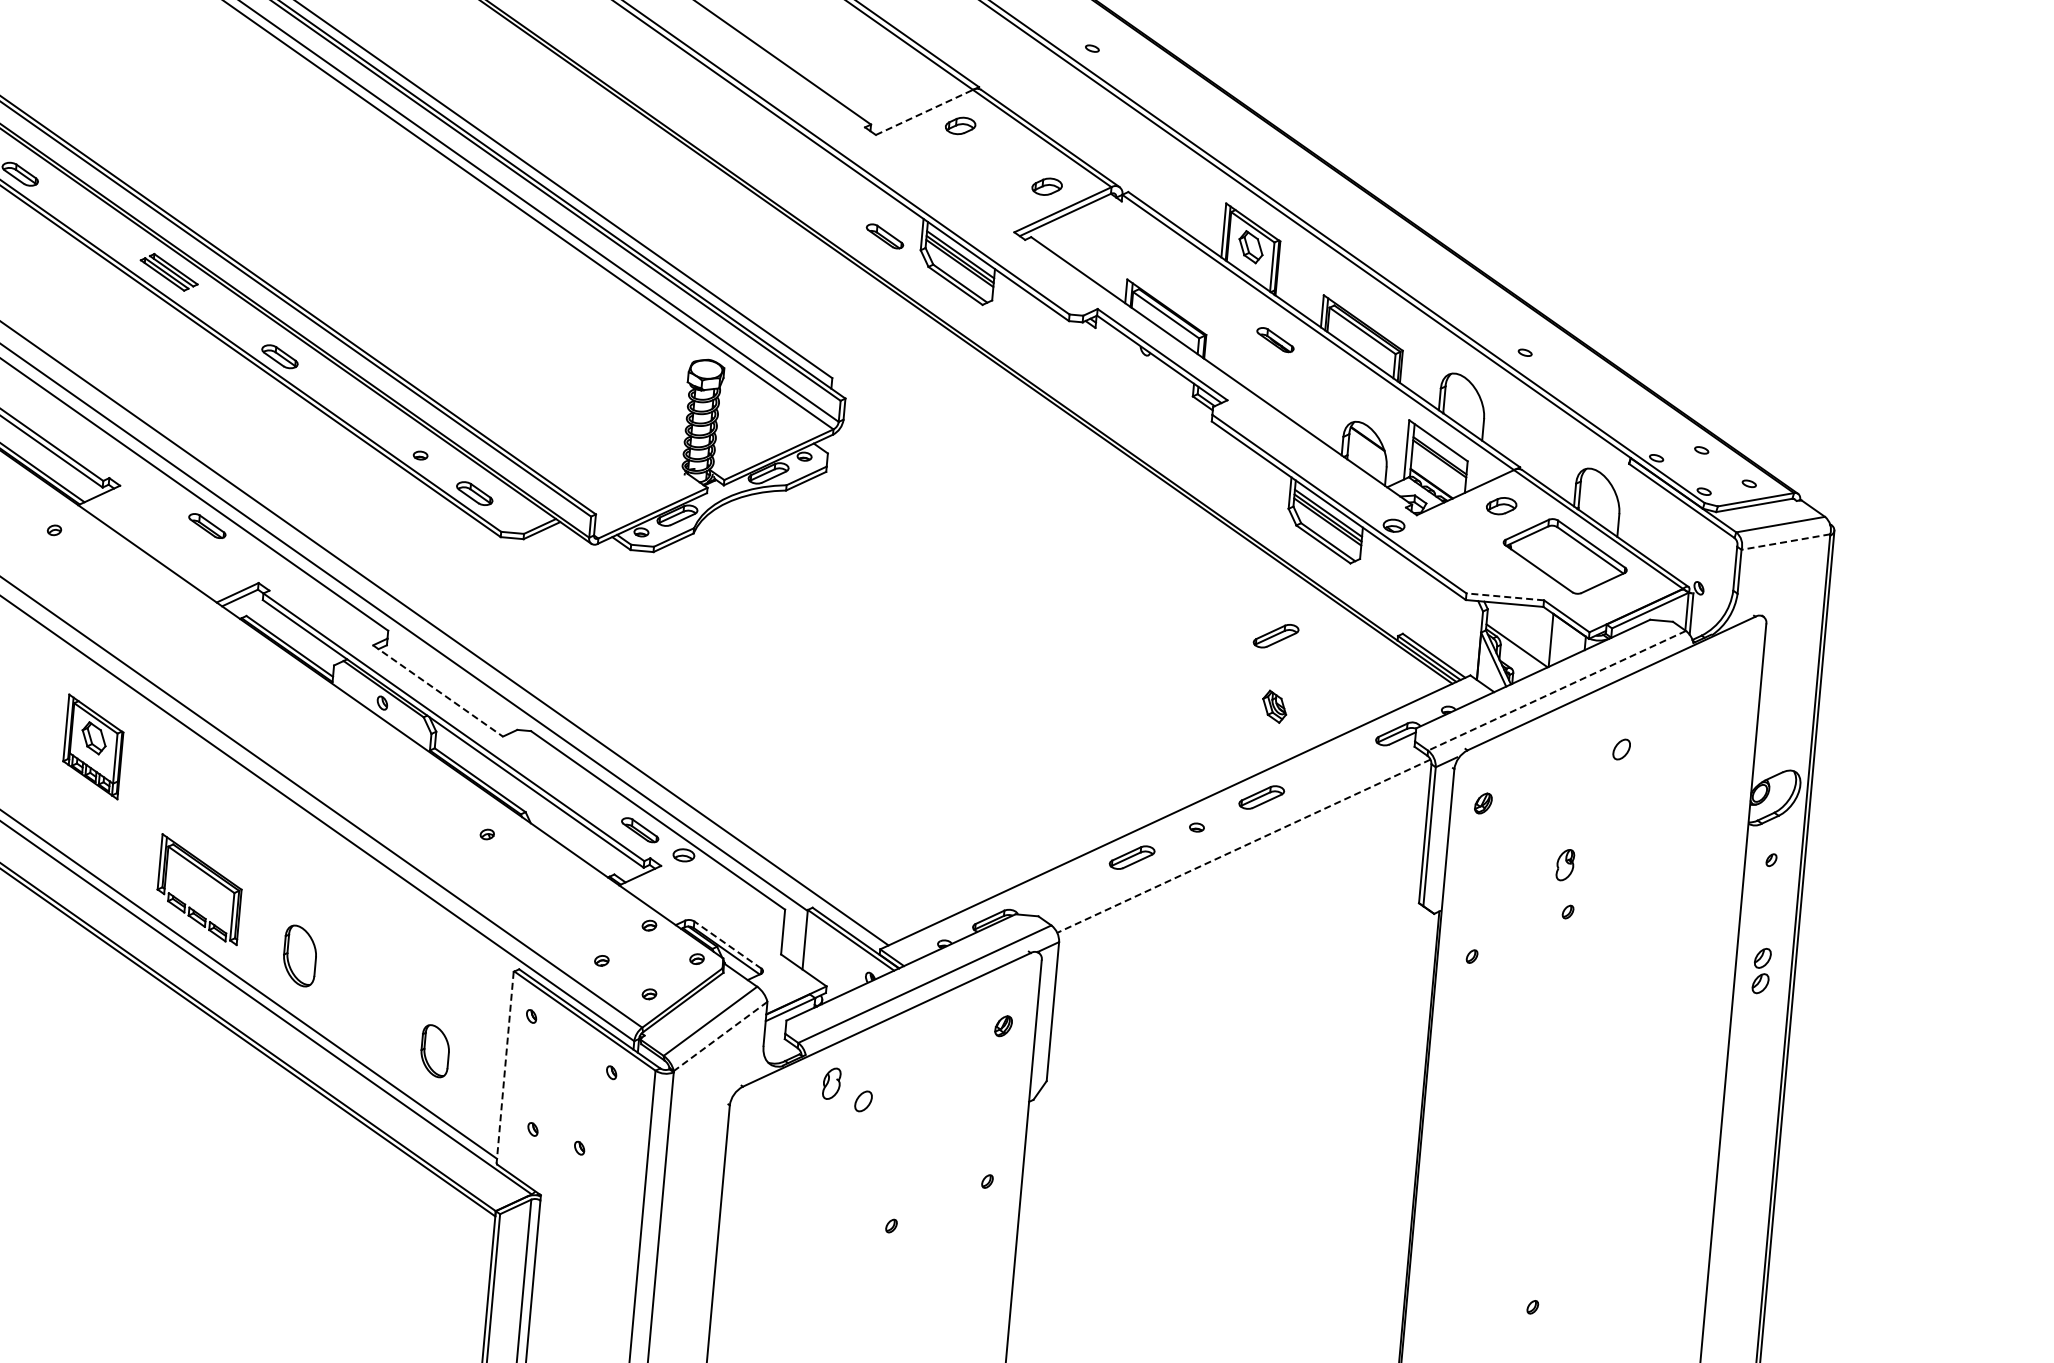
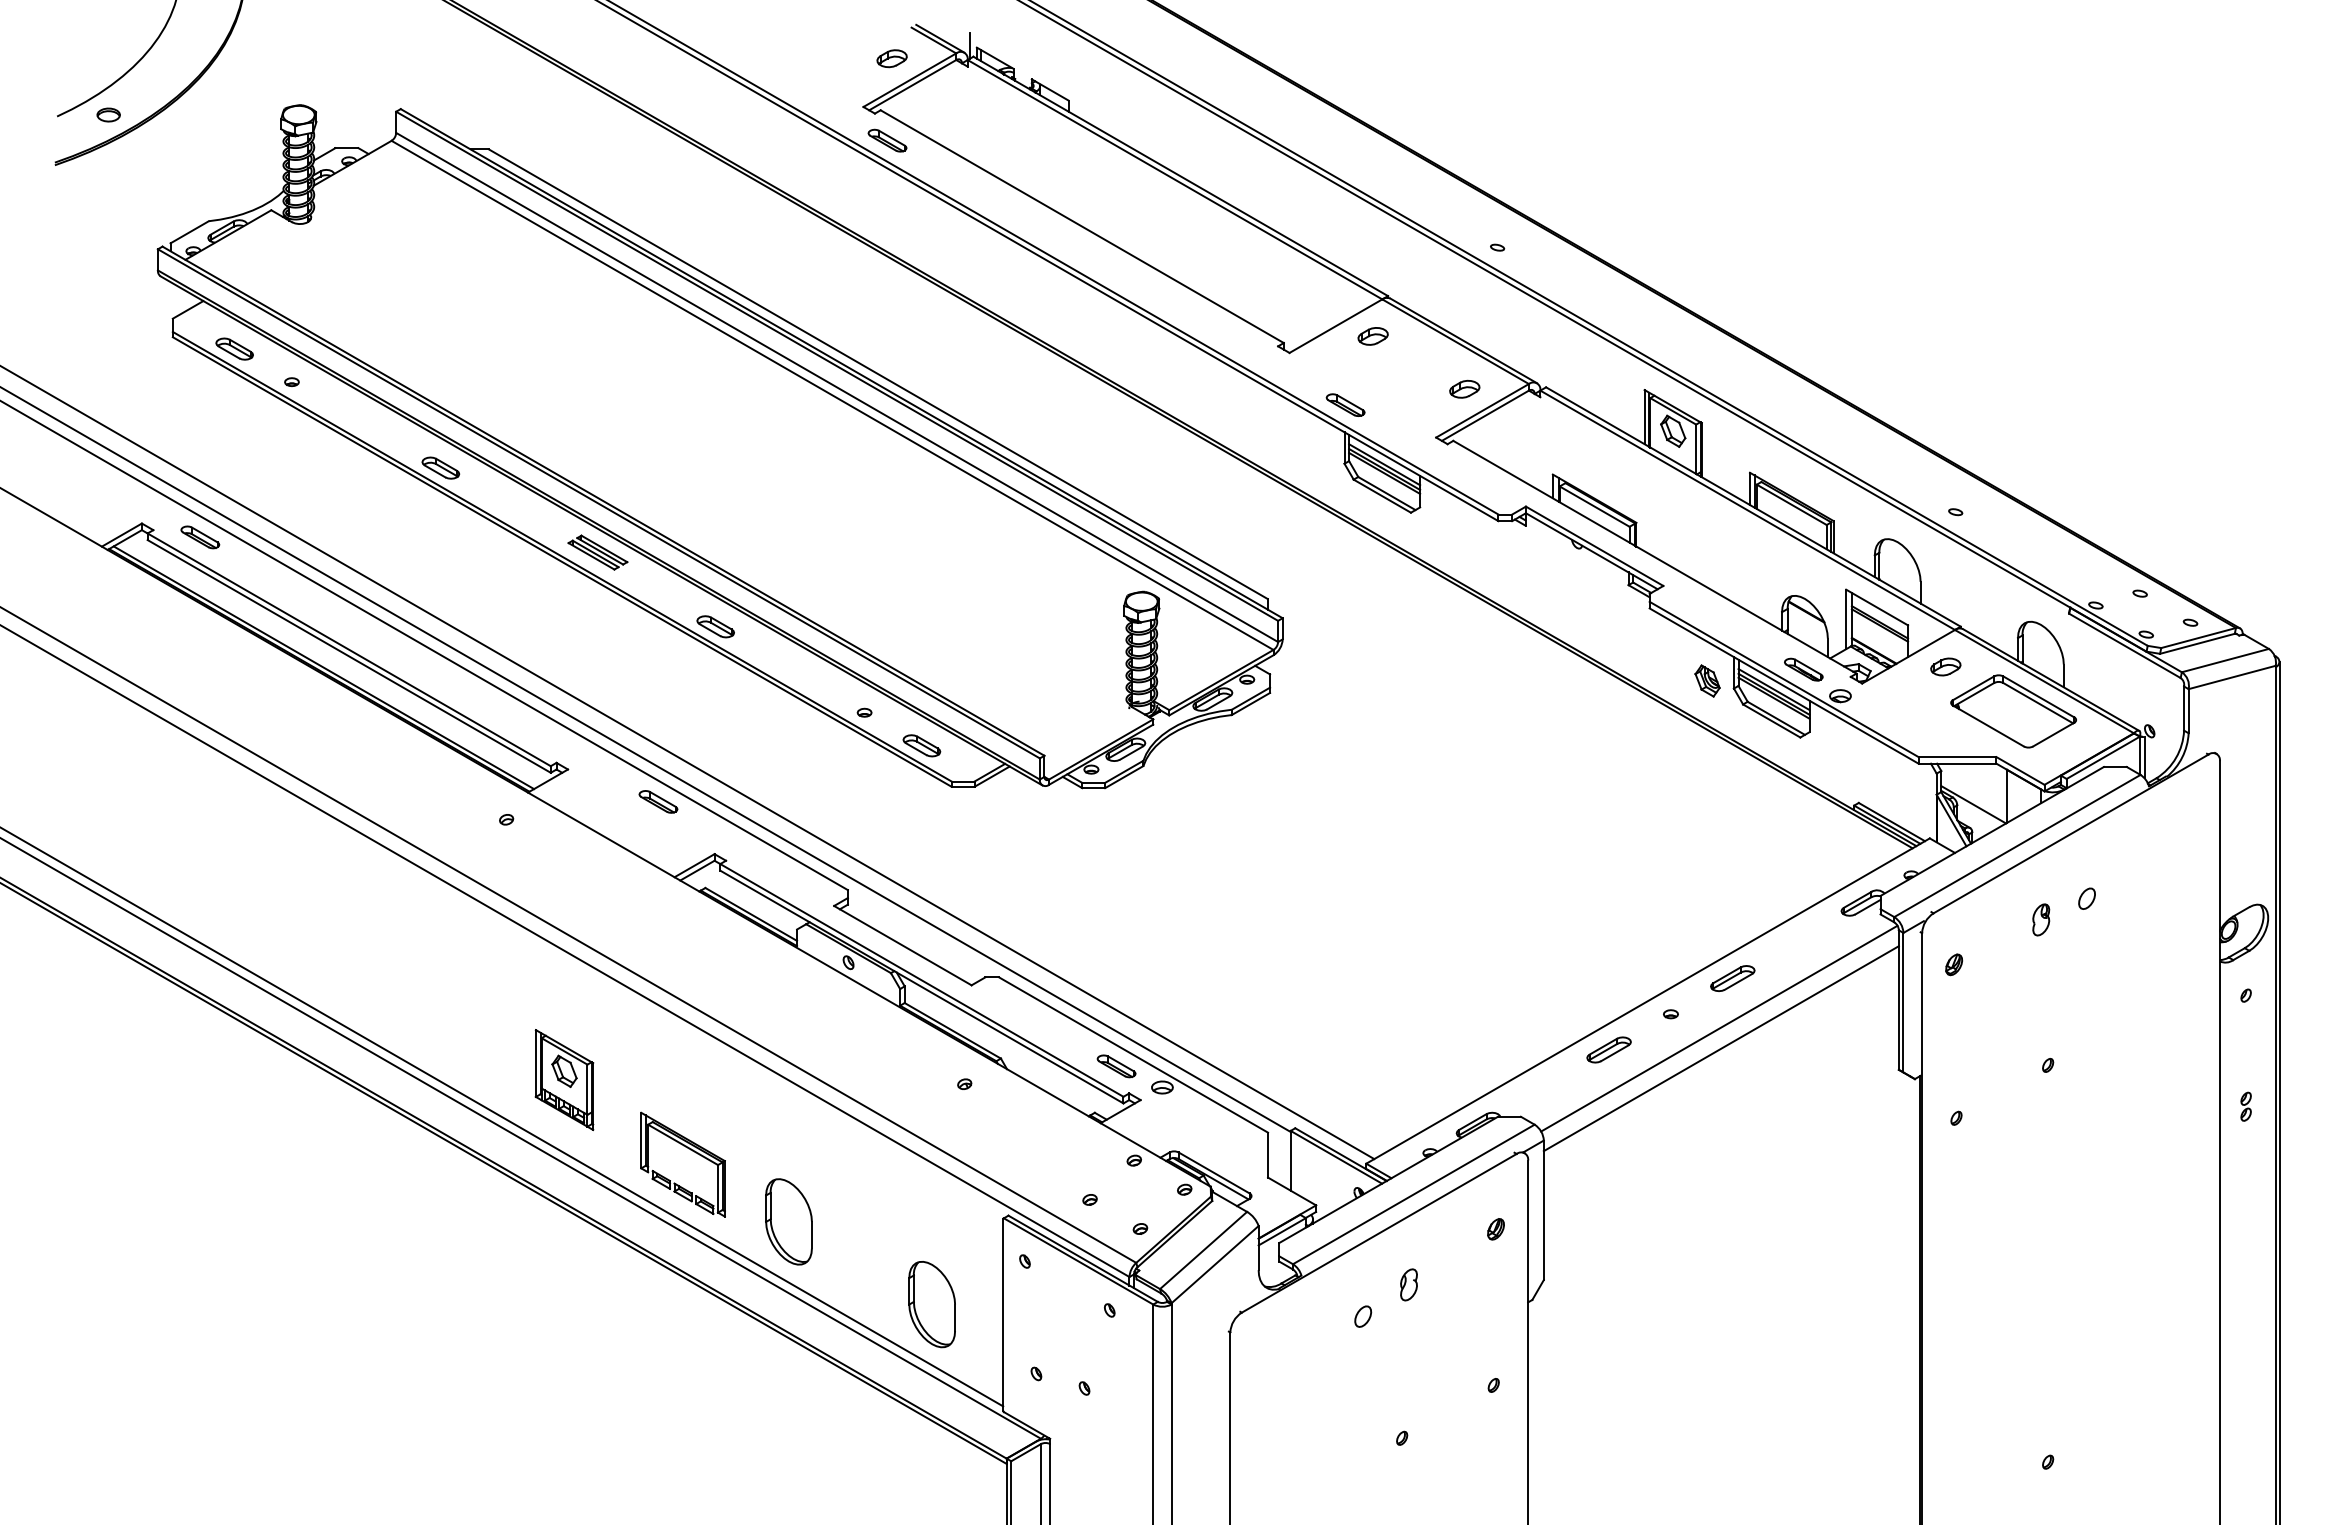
line: (923, 112) -> (1335, 326), dashed -> solid
part: (884, 235) -> (1345, 404), moved
part: (1275, 339) -> (1803, 669), moved
line: (1785, 541) -> (2231, 677), dashed -> solid
line: (1505, 597) -> (1957, 757), dashed -> solid
part: (1275, 636) -> (1732, 816), removed
line: (438, 690) -> (903, 945), dashed -> solid
line: (1556, 691) -> (2016, 846), dashed -> solid
part: (1274, 706) -> (1707, 680), moved
part: (93, 747) -> (564, 1080), moved
line: (1244, 846) -> (1719, 1028), dashed -> solid
part: (1565, 864) -> (2041, 919), moved
line: (1243, 866) -> (1720, 1048), added
line: (728, 944) -> (1214, 1172), dashed -> solid
part: (299, 955) -> (788, 1221), size x1.43
part: (1761, 970) -> (2245, 1106), size x0.62
line: (720, 1036) -> (1214, 1264), dashed -> solid
part: (434, 1050) -> (931, 1304), size x1.67
line: (505, 1068) -> (1003, 1315), dashed -> solid
part: (831, 1083) -> (1408, 1284), moved

